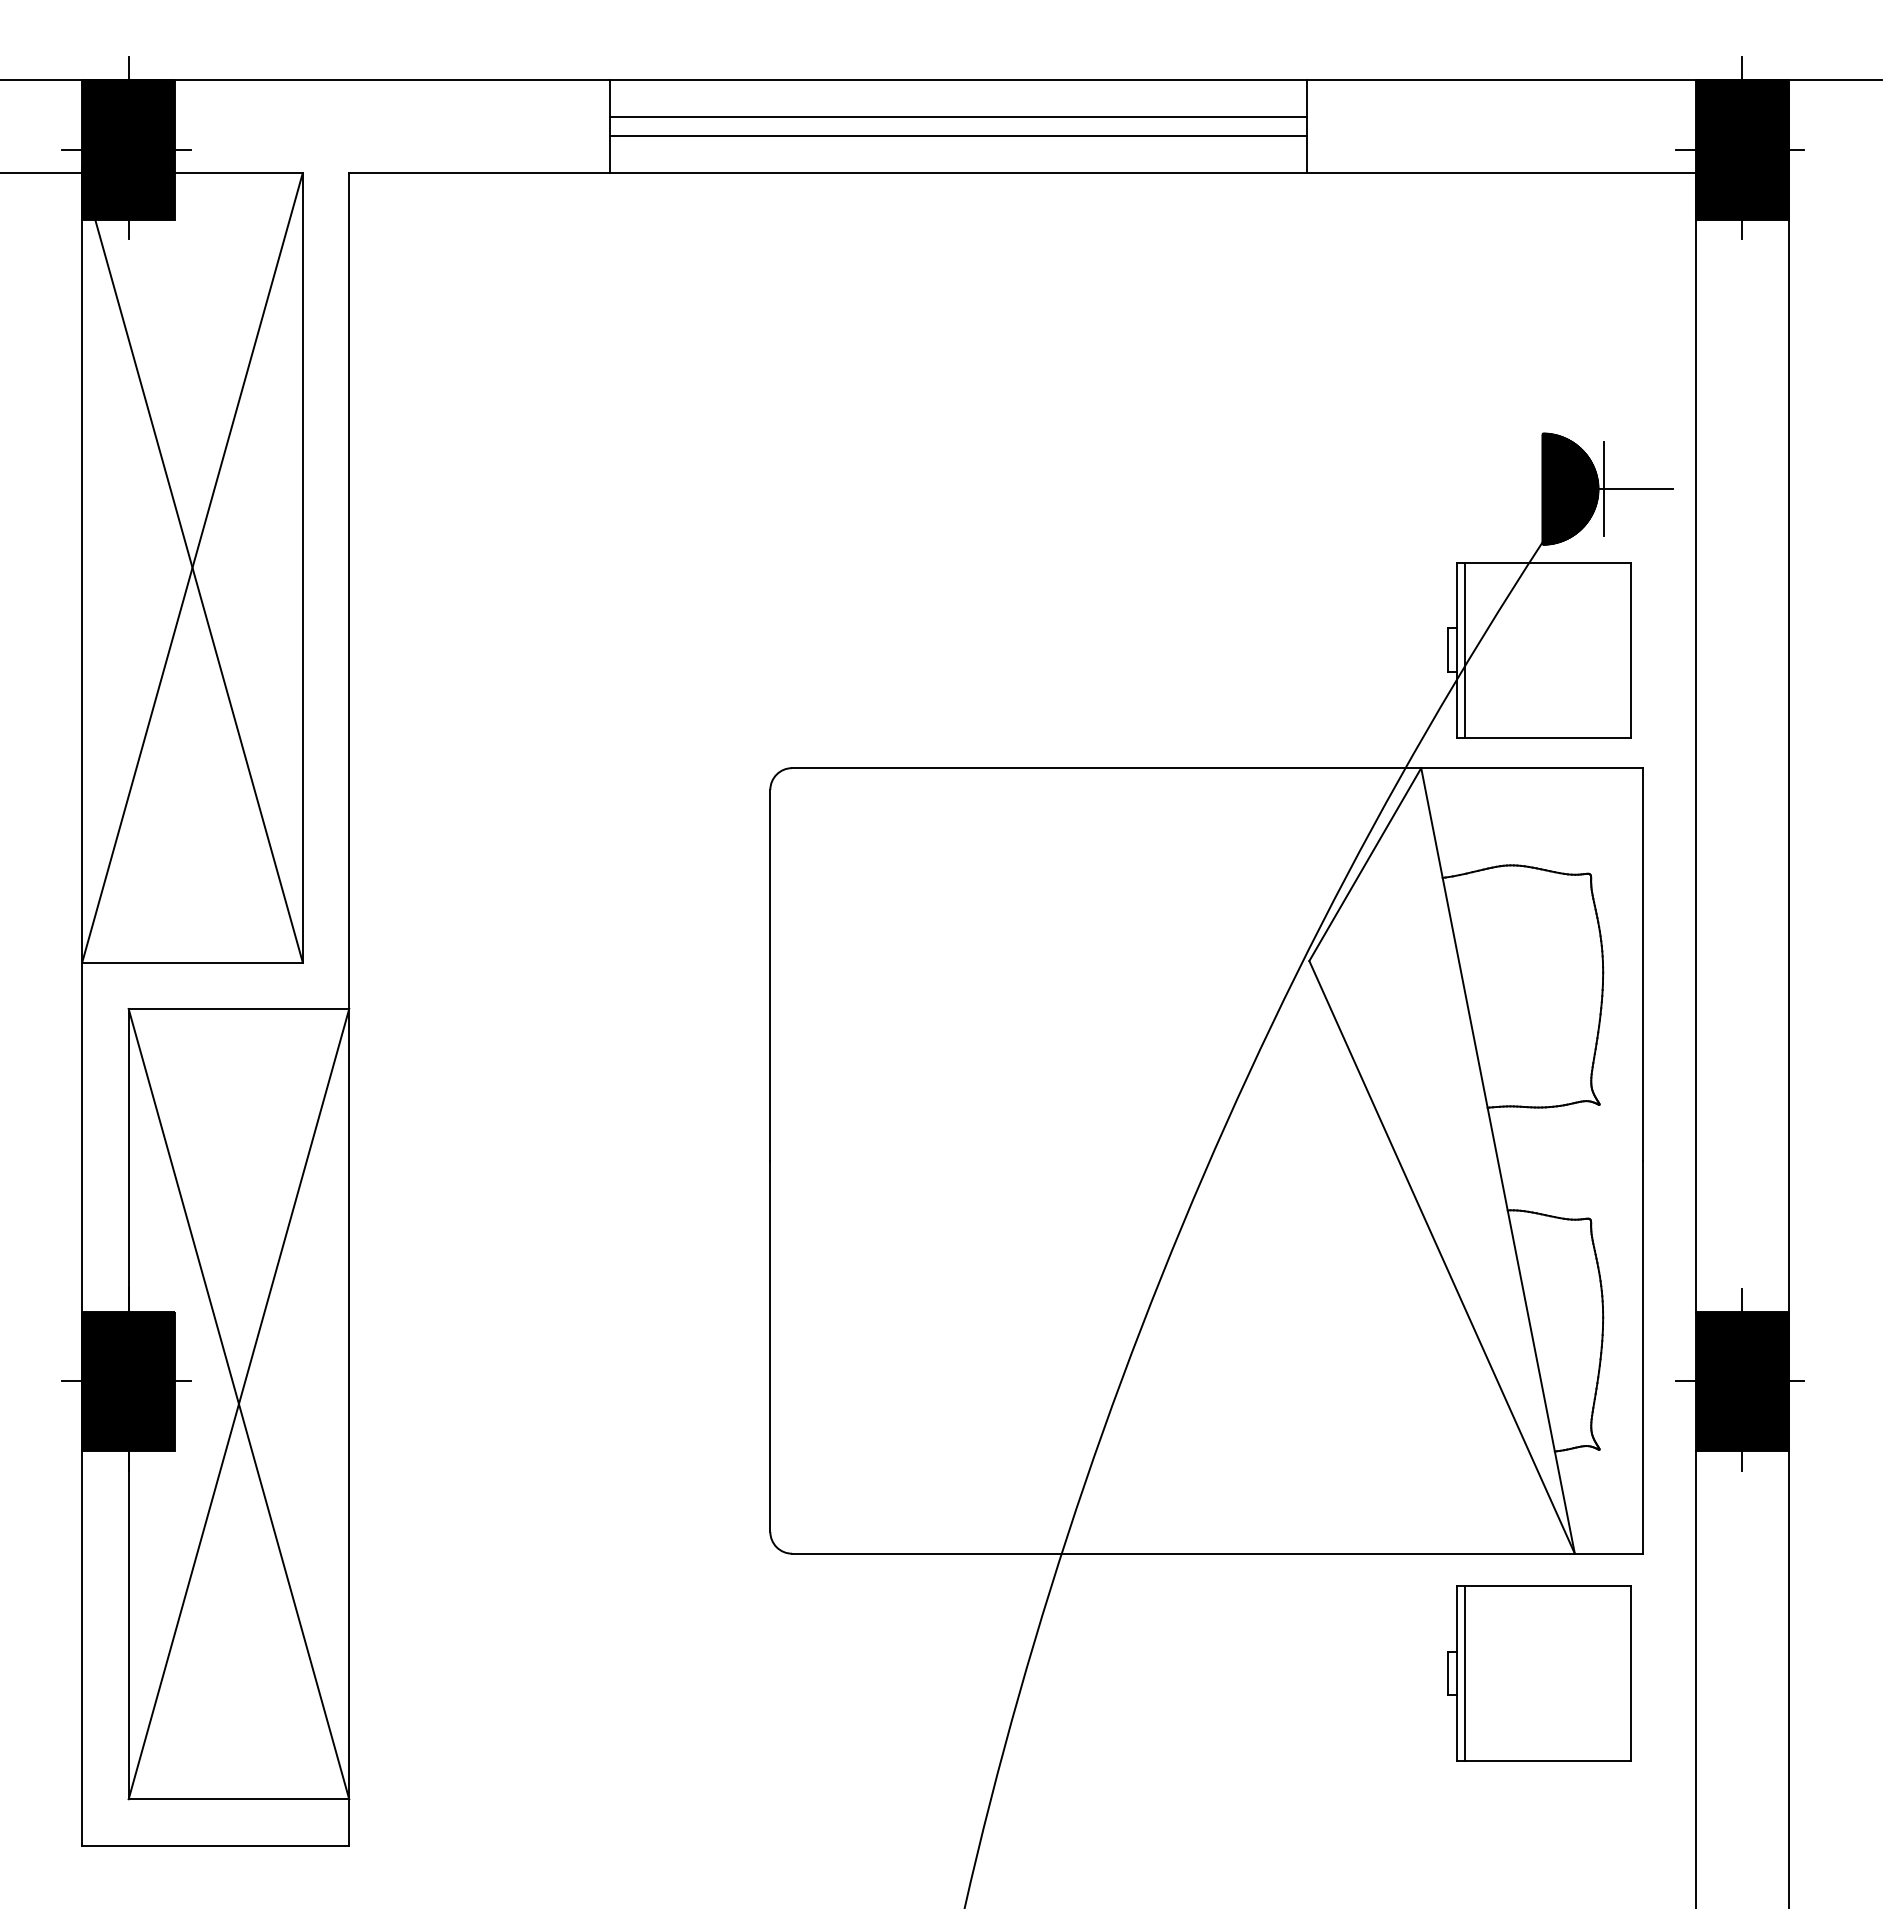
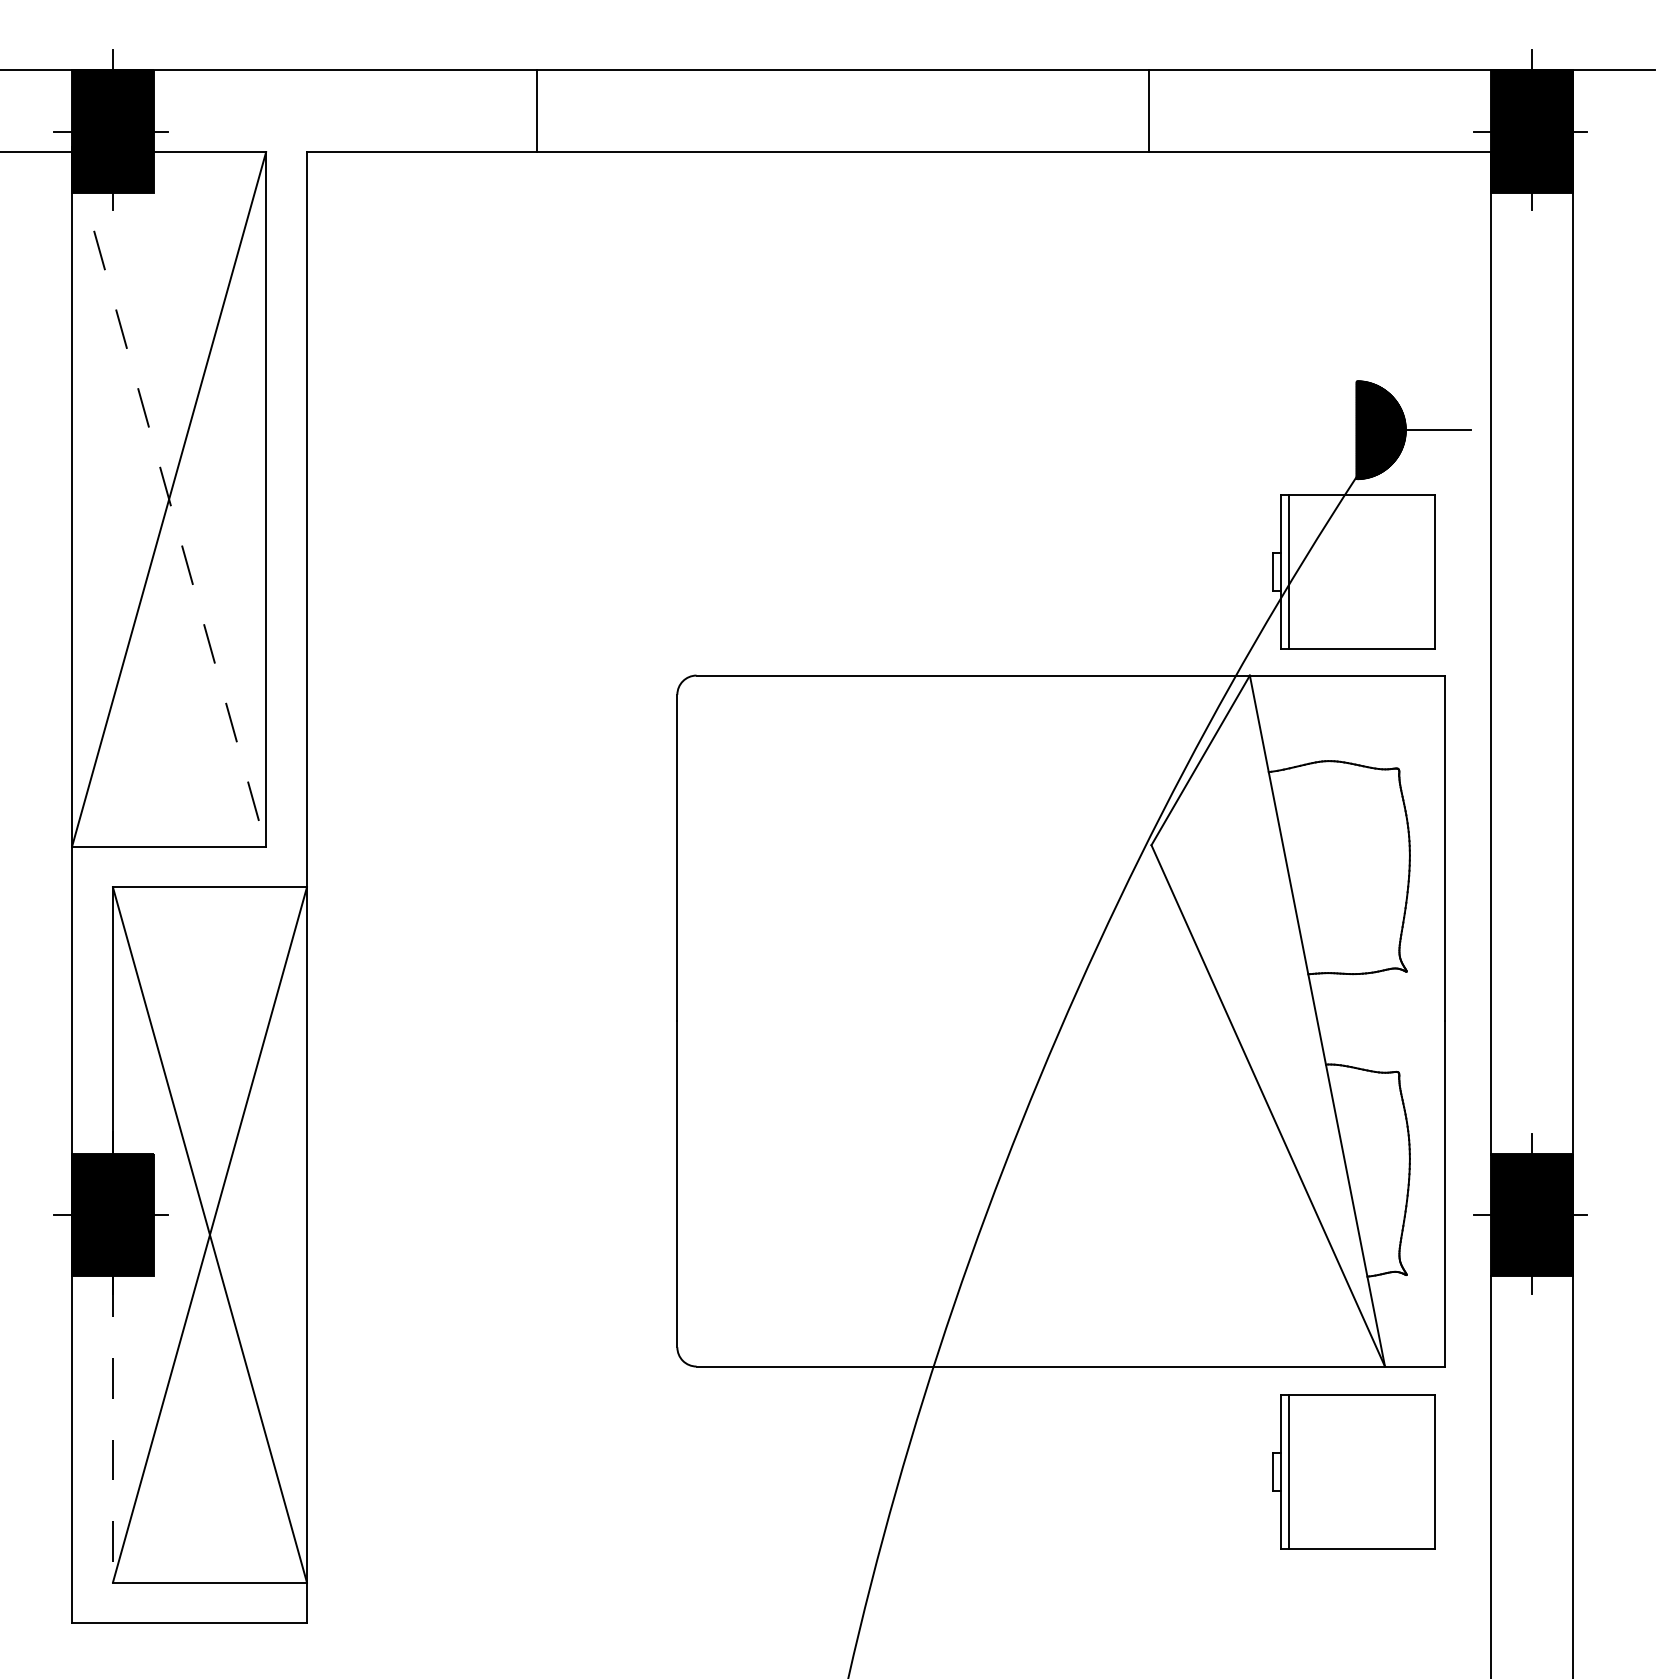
line: (958, 117) -> (842, 103), removed
line: (958, 135) -> (842, 119), removed
line: (1603, 488) -> (1410, 429), removed
line: (192, 567) -> (169, 499), solid -> dashed
line: (128, 1625) -> (112, 1429), solid -> dashed

